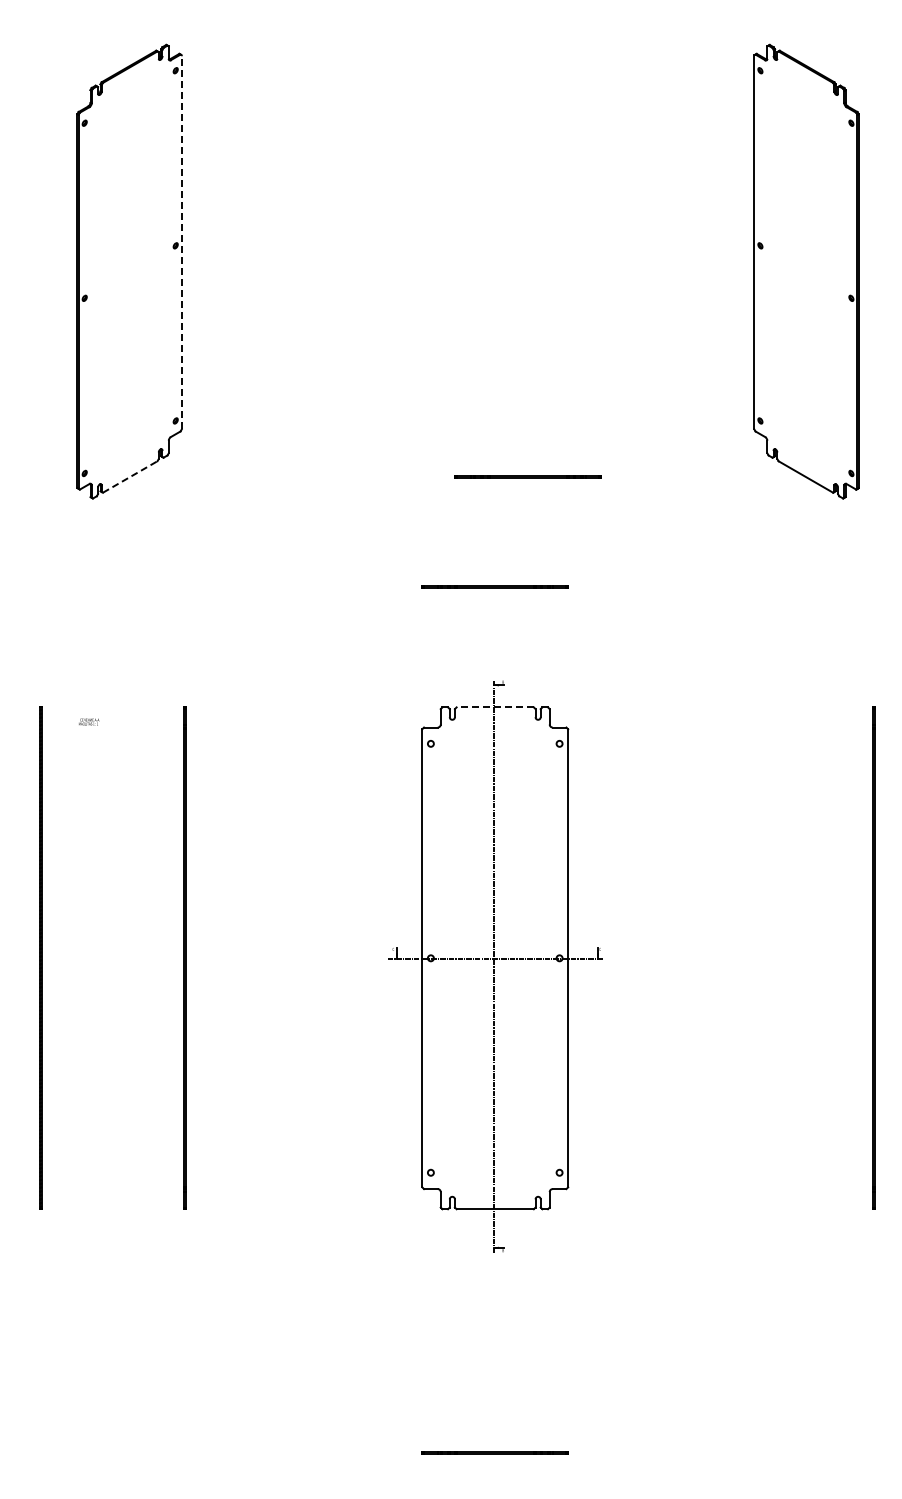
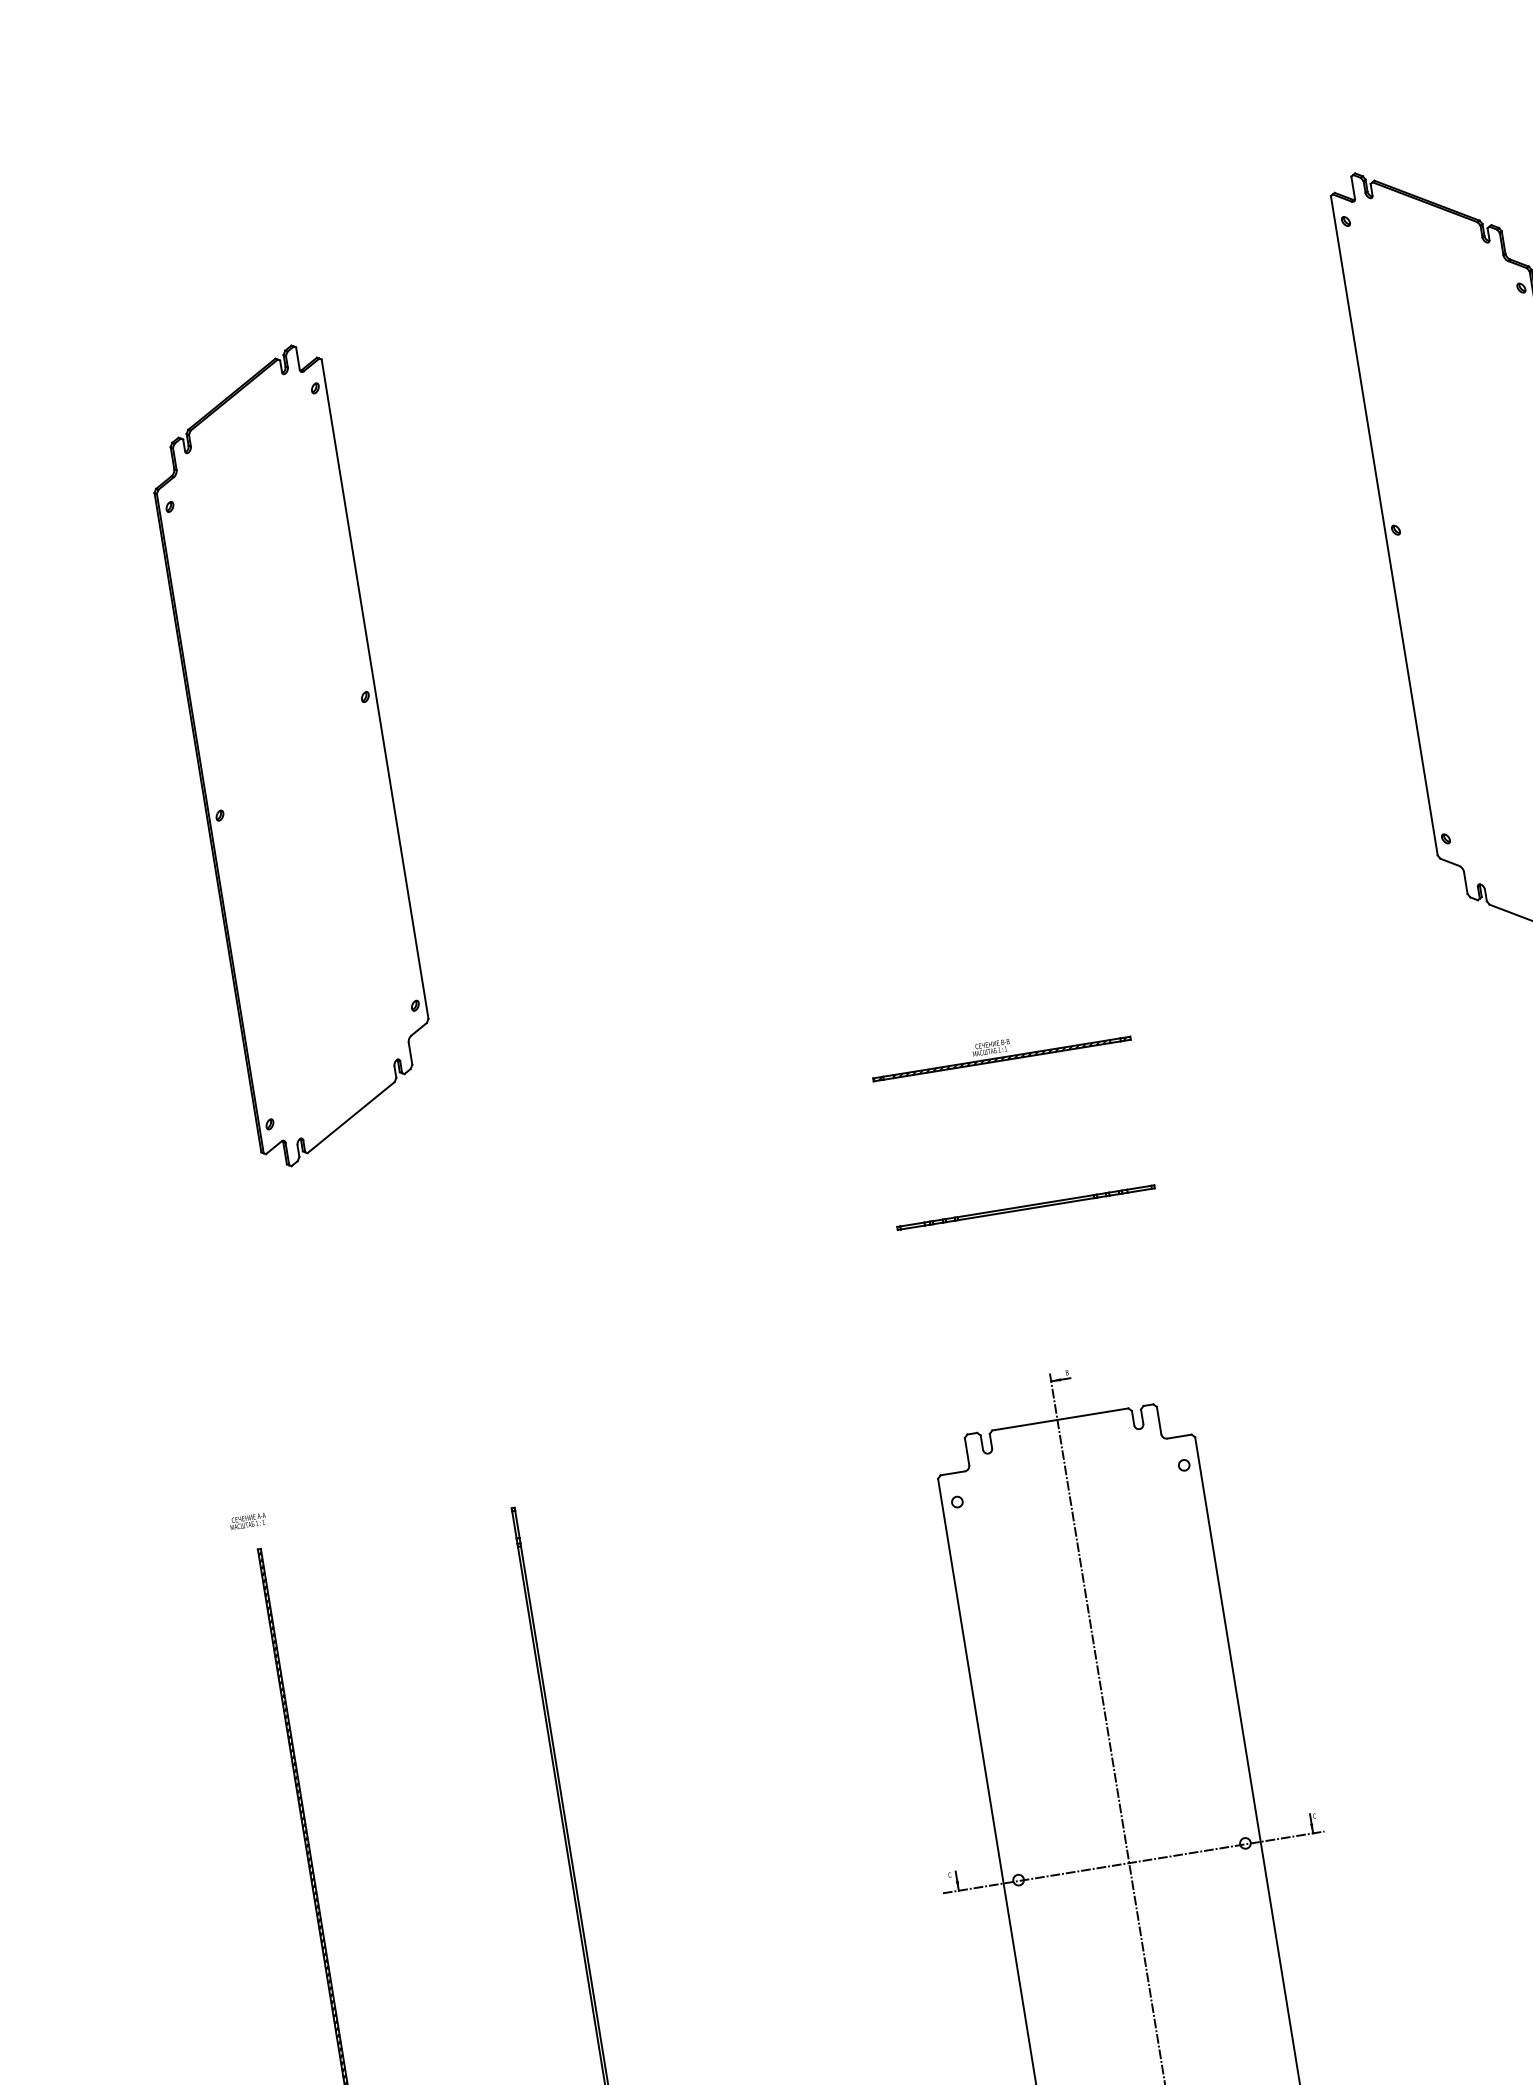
line: (181, 241) -> (374, 687), dashed -> solid
line: (130, 476) -> (351, 1116), dashed -> solid
line: (527, 476) -> (1051, 1003), removed
part: (494, 498) -> (999, 1051), added
line: (495, 707) -> (1060, 1419), dashed -> solid
text: (89, 721) -> (248, 1520), moved

